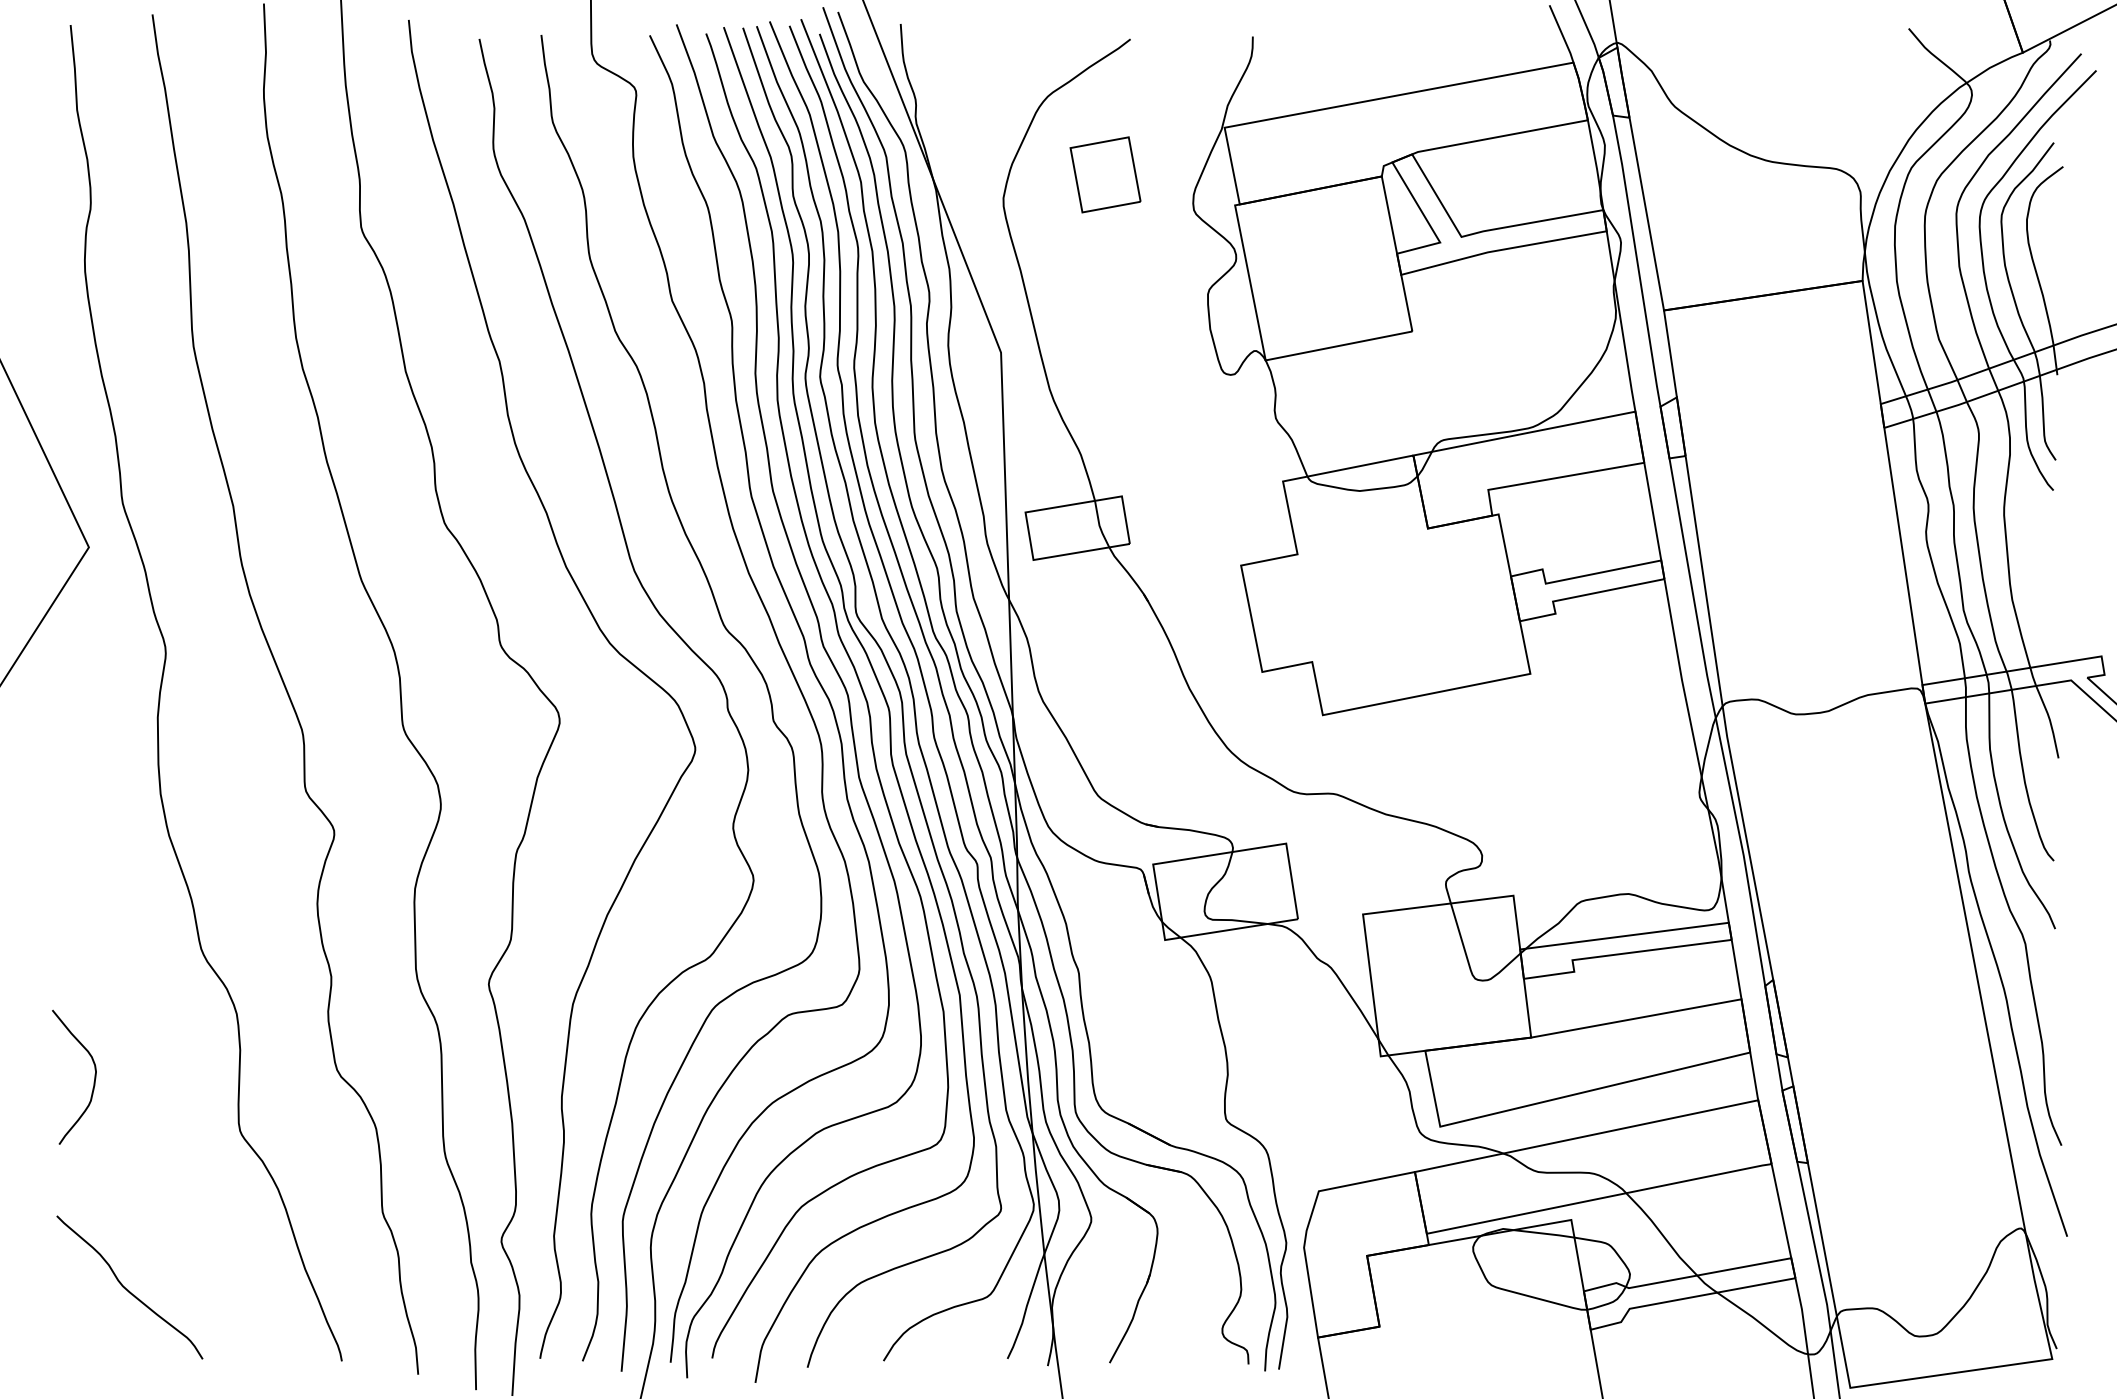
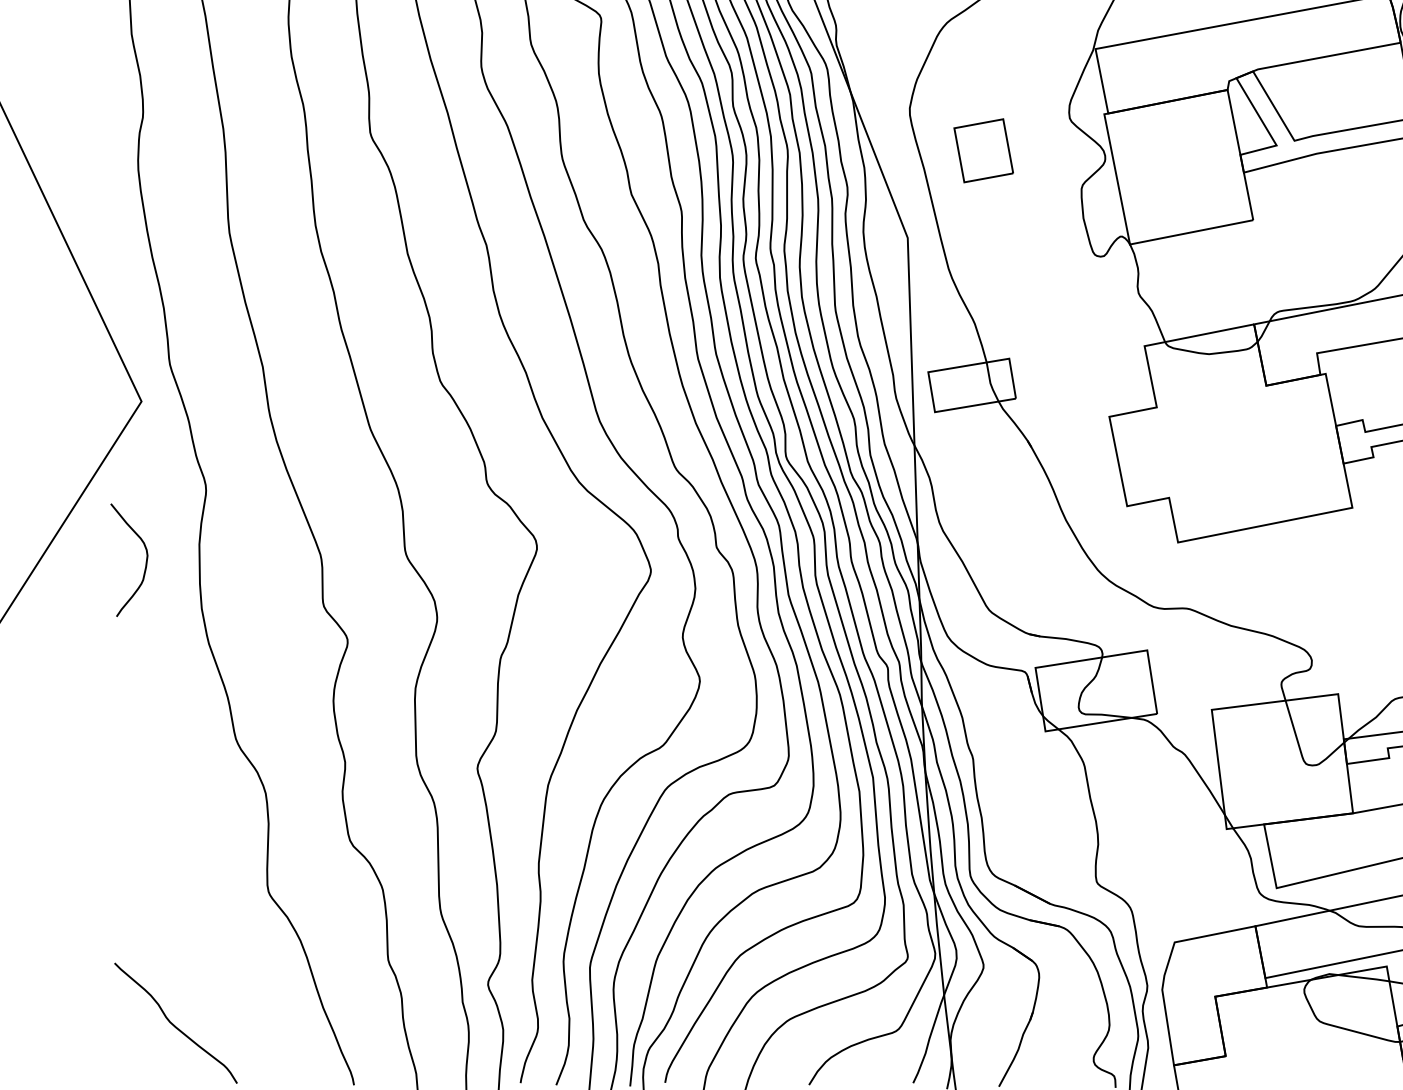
part: (1105, 174) -> (983, 150), moved
curve: (93, 1081) -> (145, 563), moved

